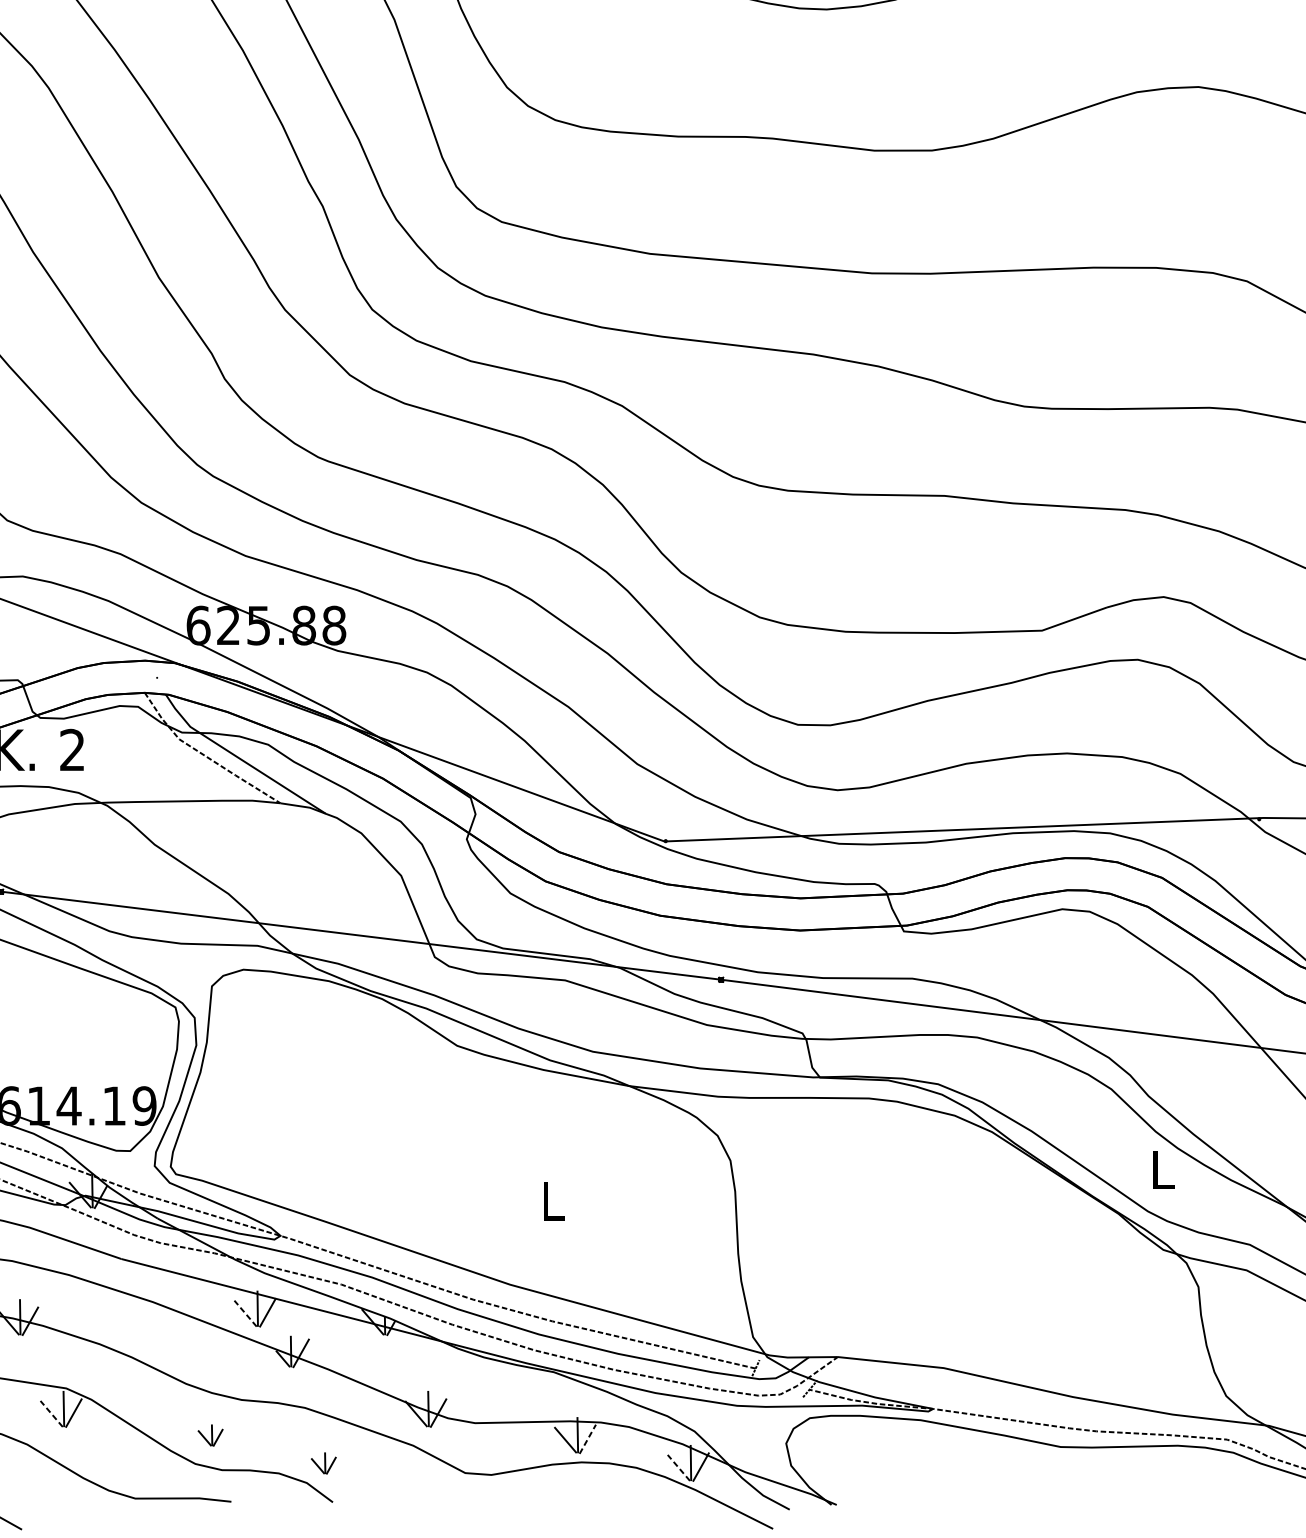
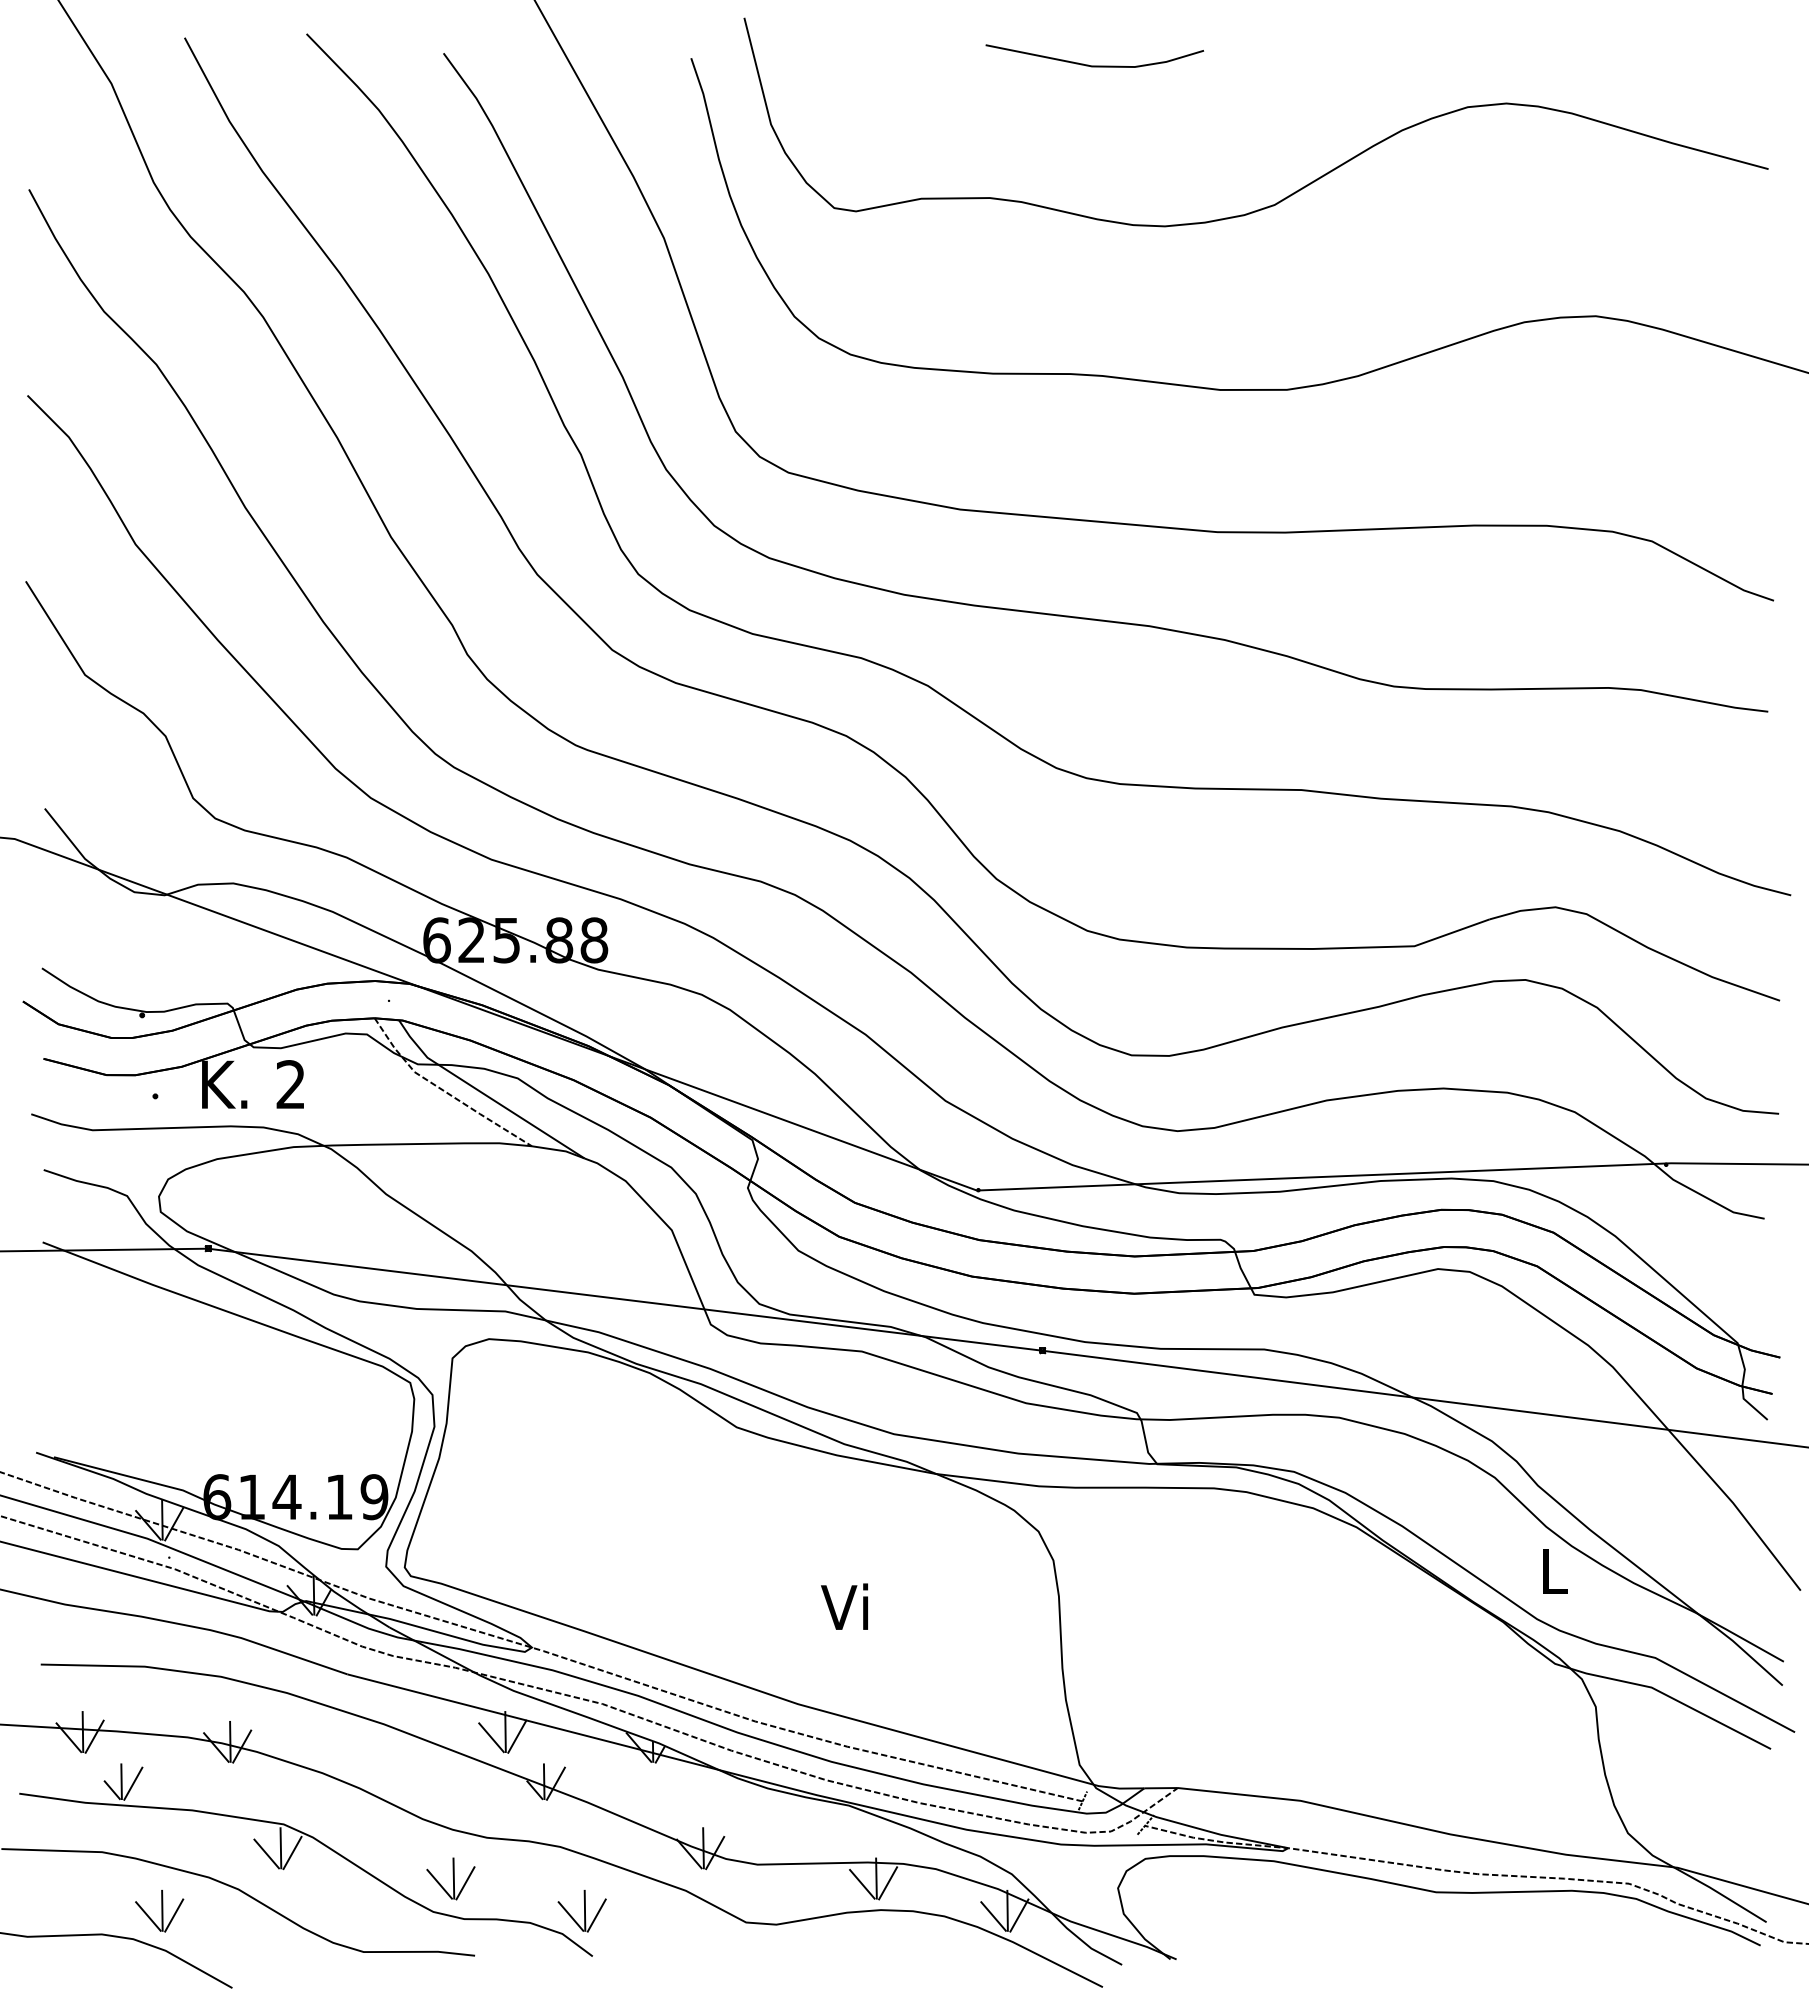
text: (550, 1200) -> (844, 1606), L -> Vi
line: (245, 1313) -> (491, 1737), dashed -> solid
line: (51, 1413) -> (266, 1853), dashed -> solid
part: (210, 1435) -> (450, 1878), size x1.67
line: (588, 1438) -> (888, 1882), dashed -> solid
part: (323, 1463) -> (581, 1911), size x1.67
line: (678, 1467) -> (993, 1916), dashed -> solid

